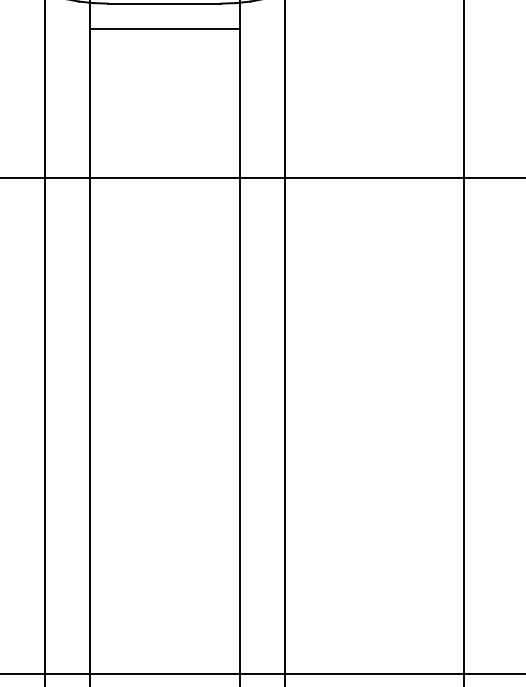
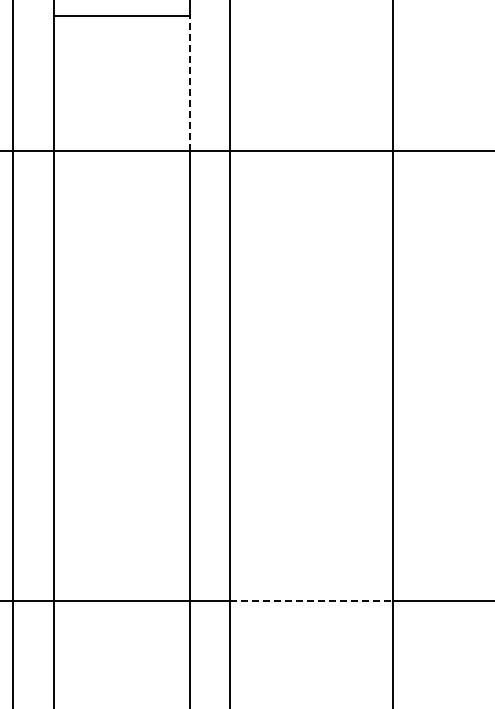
line: (239, 103) -> (189, 83), solid -> dashed
line: (374, 673) -> (311, 600), solid -> dashed

